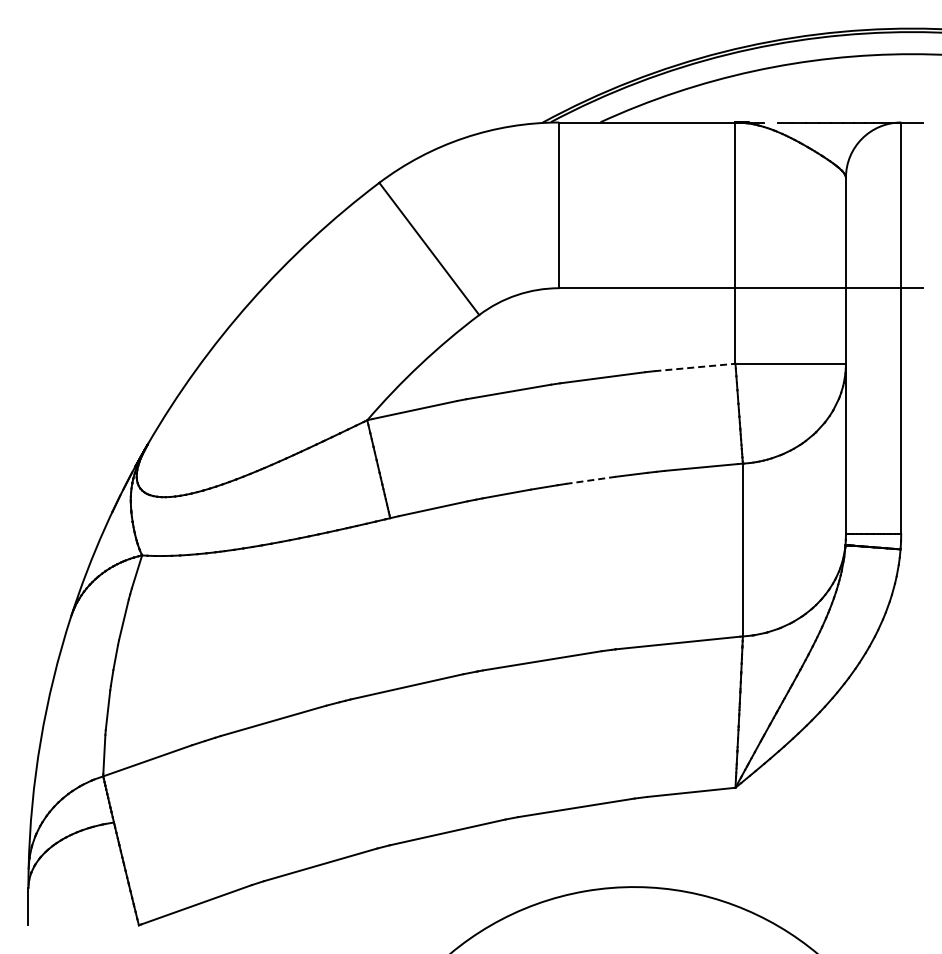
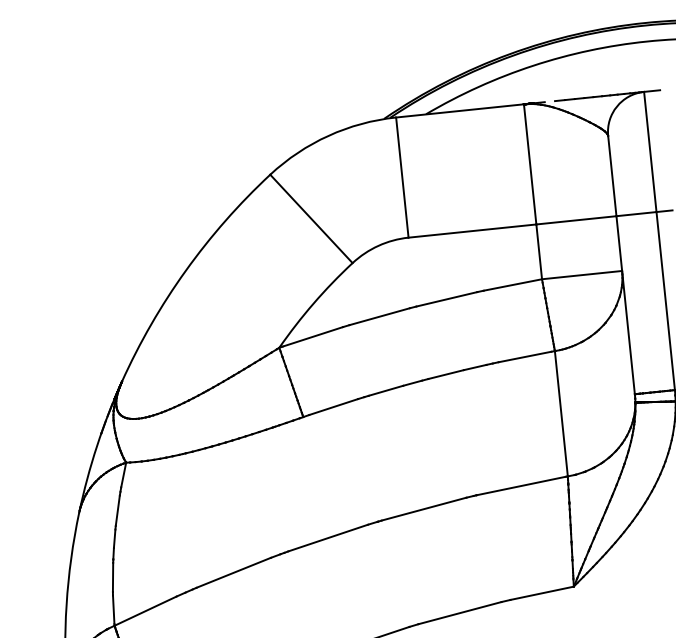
line: (694, 367) -> (512, 285), dashed -> solid
line: (590, 480) -> (445, 374), dashed -> solid

